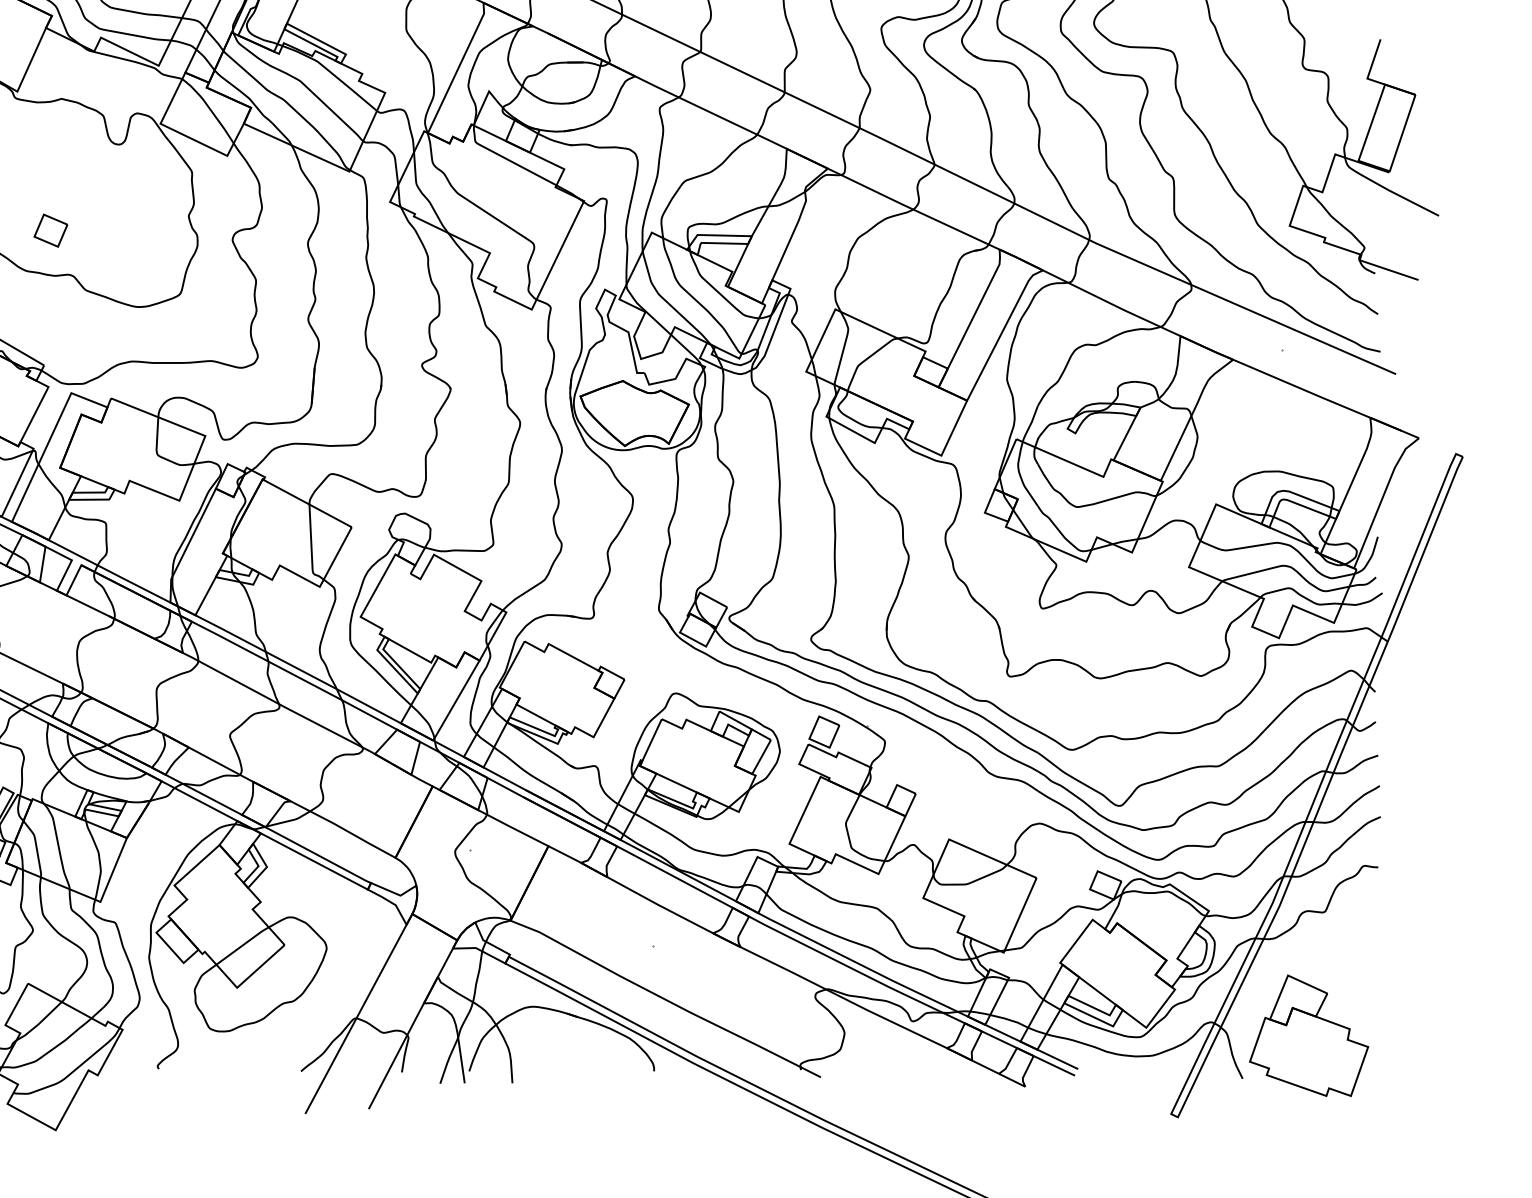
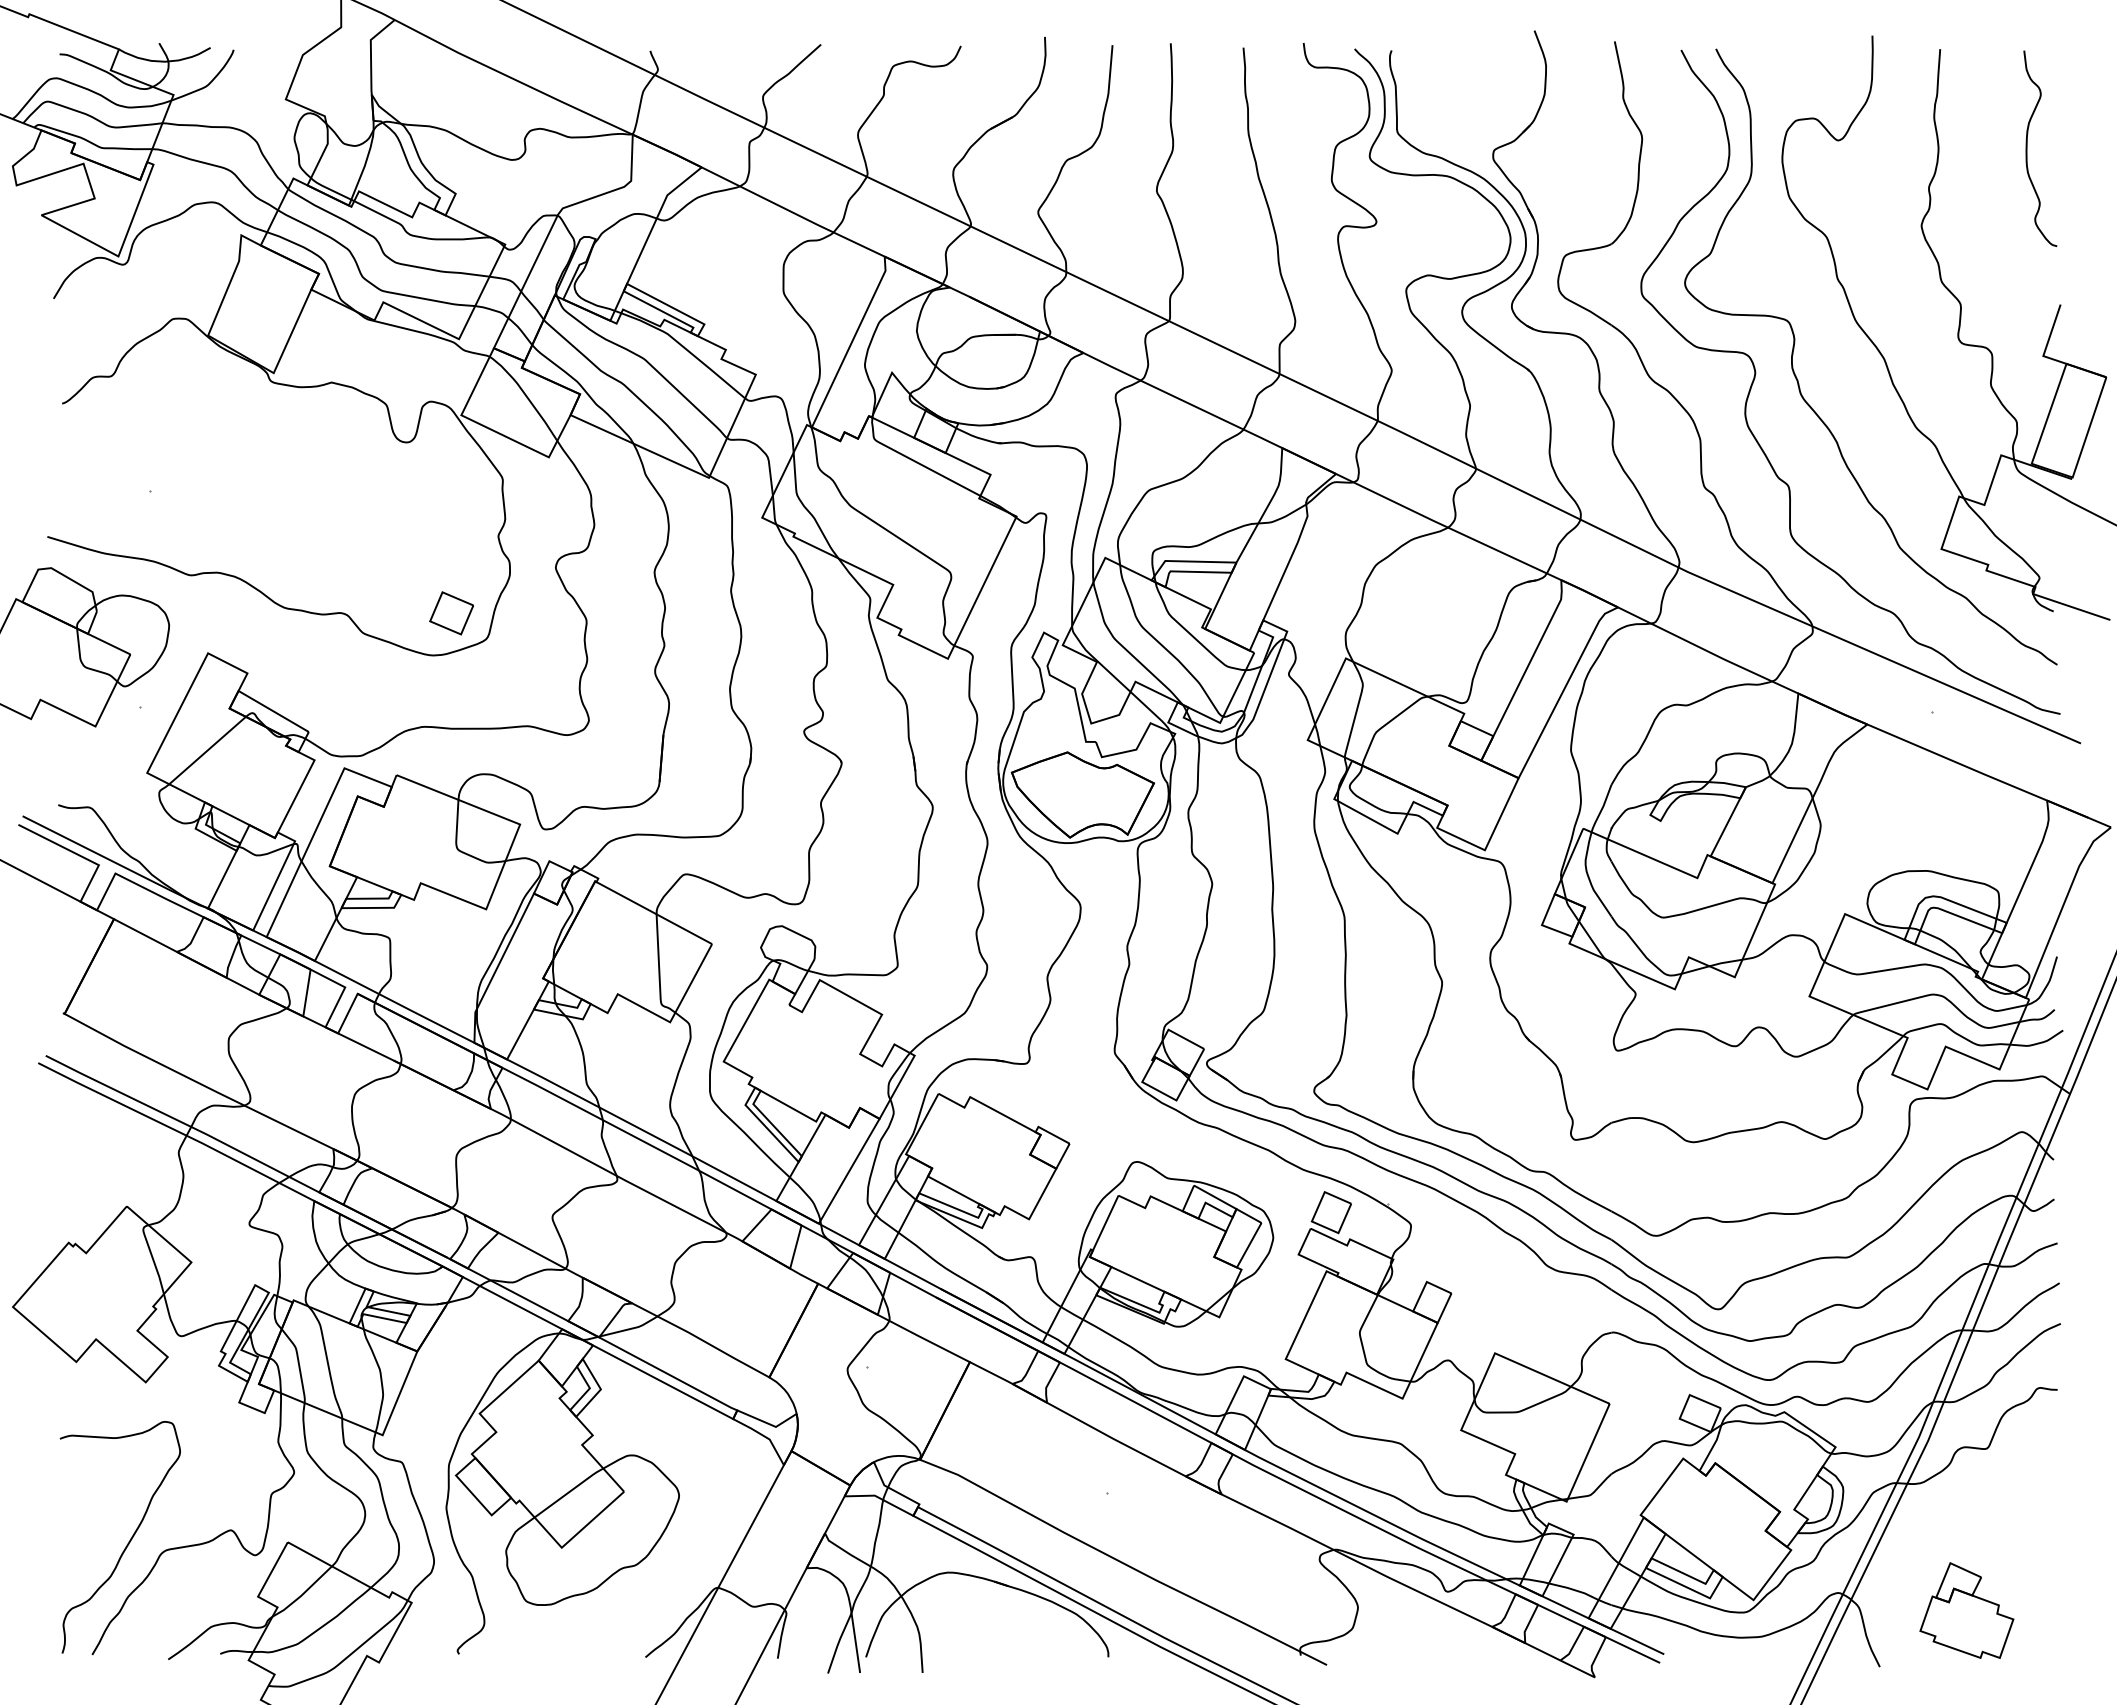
part: (50, 230) -> (451, 613), moved
part: (1308, 1035) -> (1966, 1610), size x0.6

